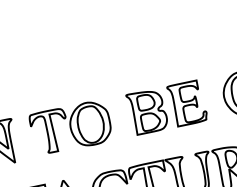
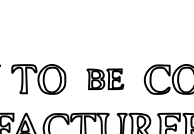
part: (167, 108) -> (105, 79), size x0.7

